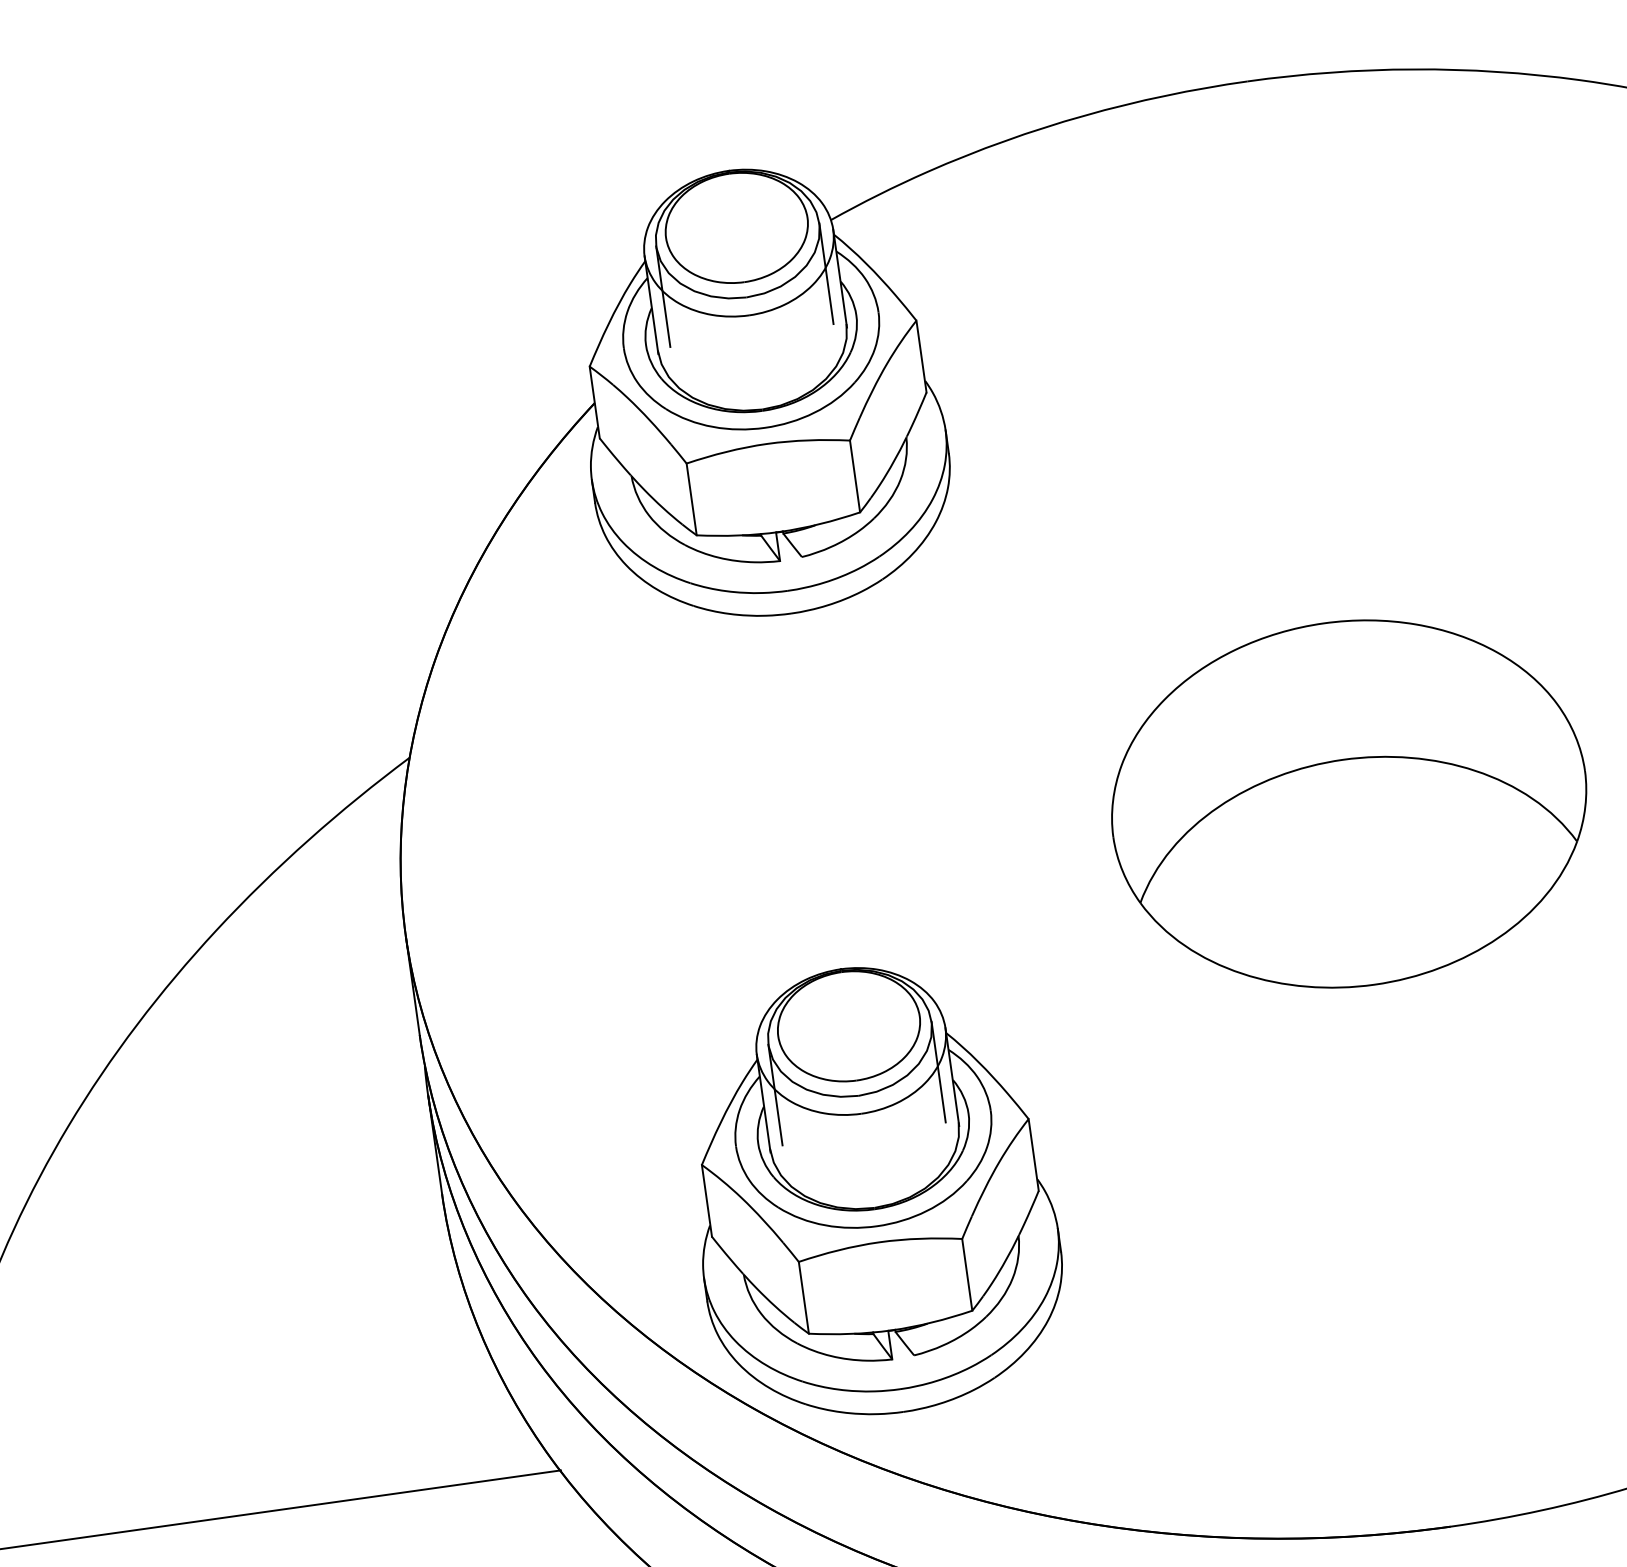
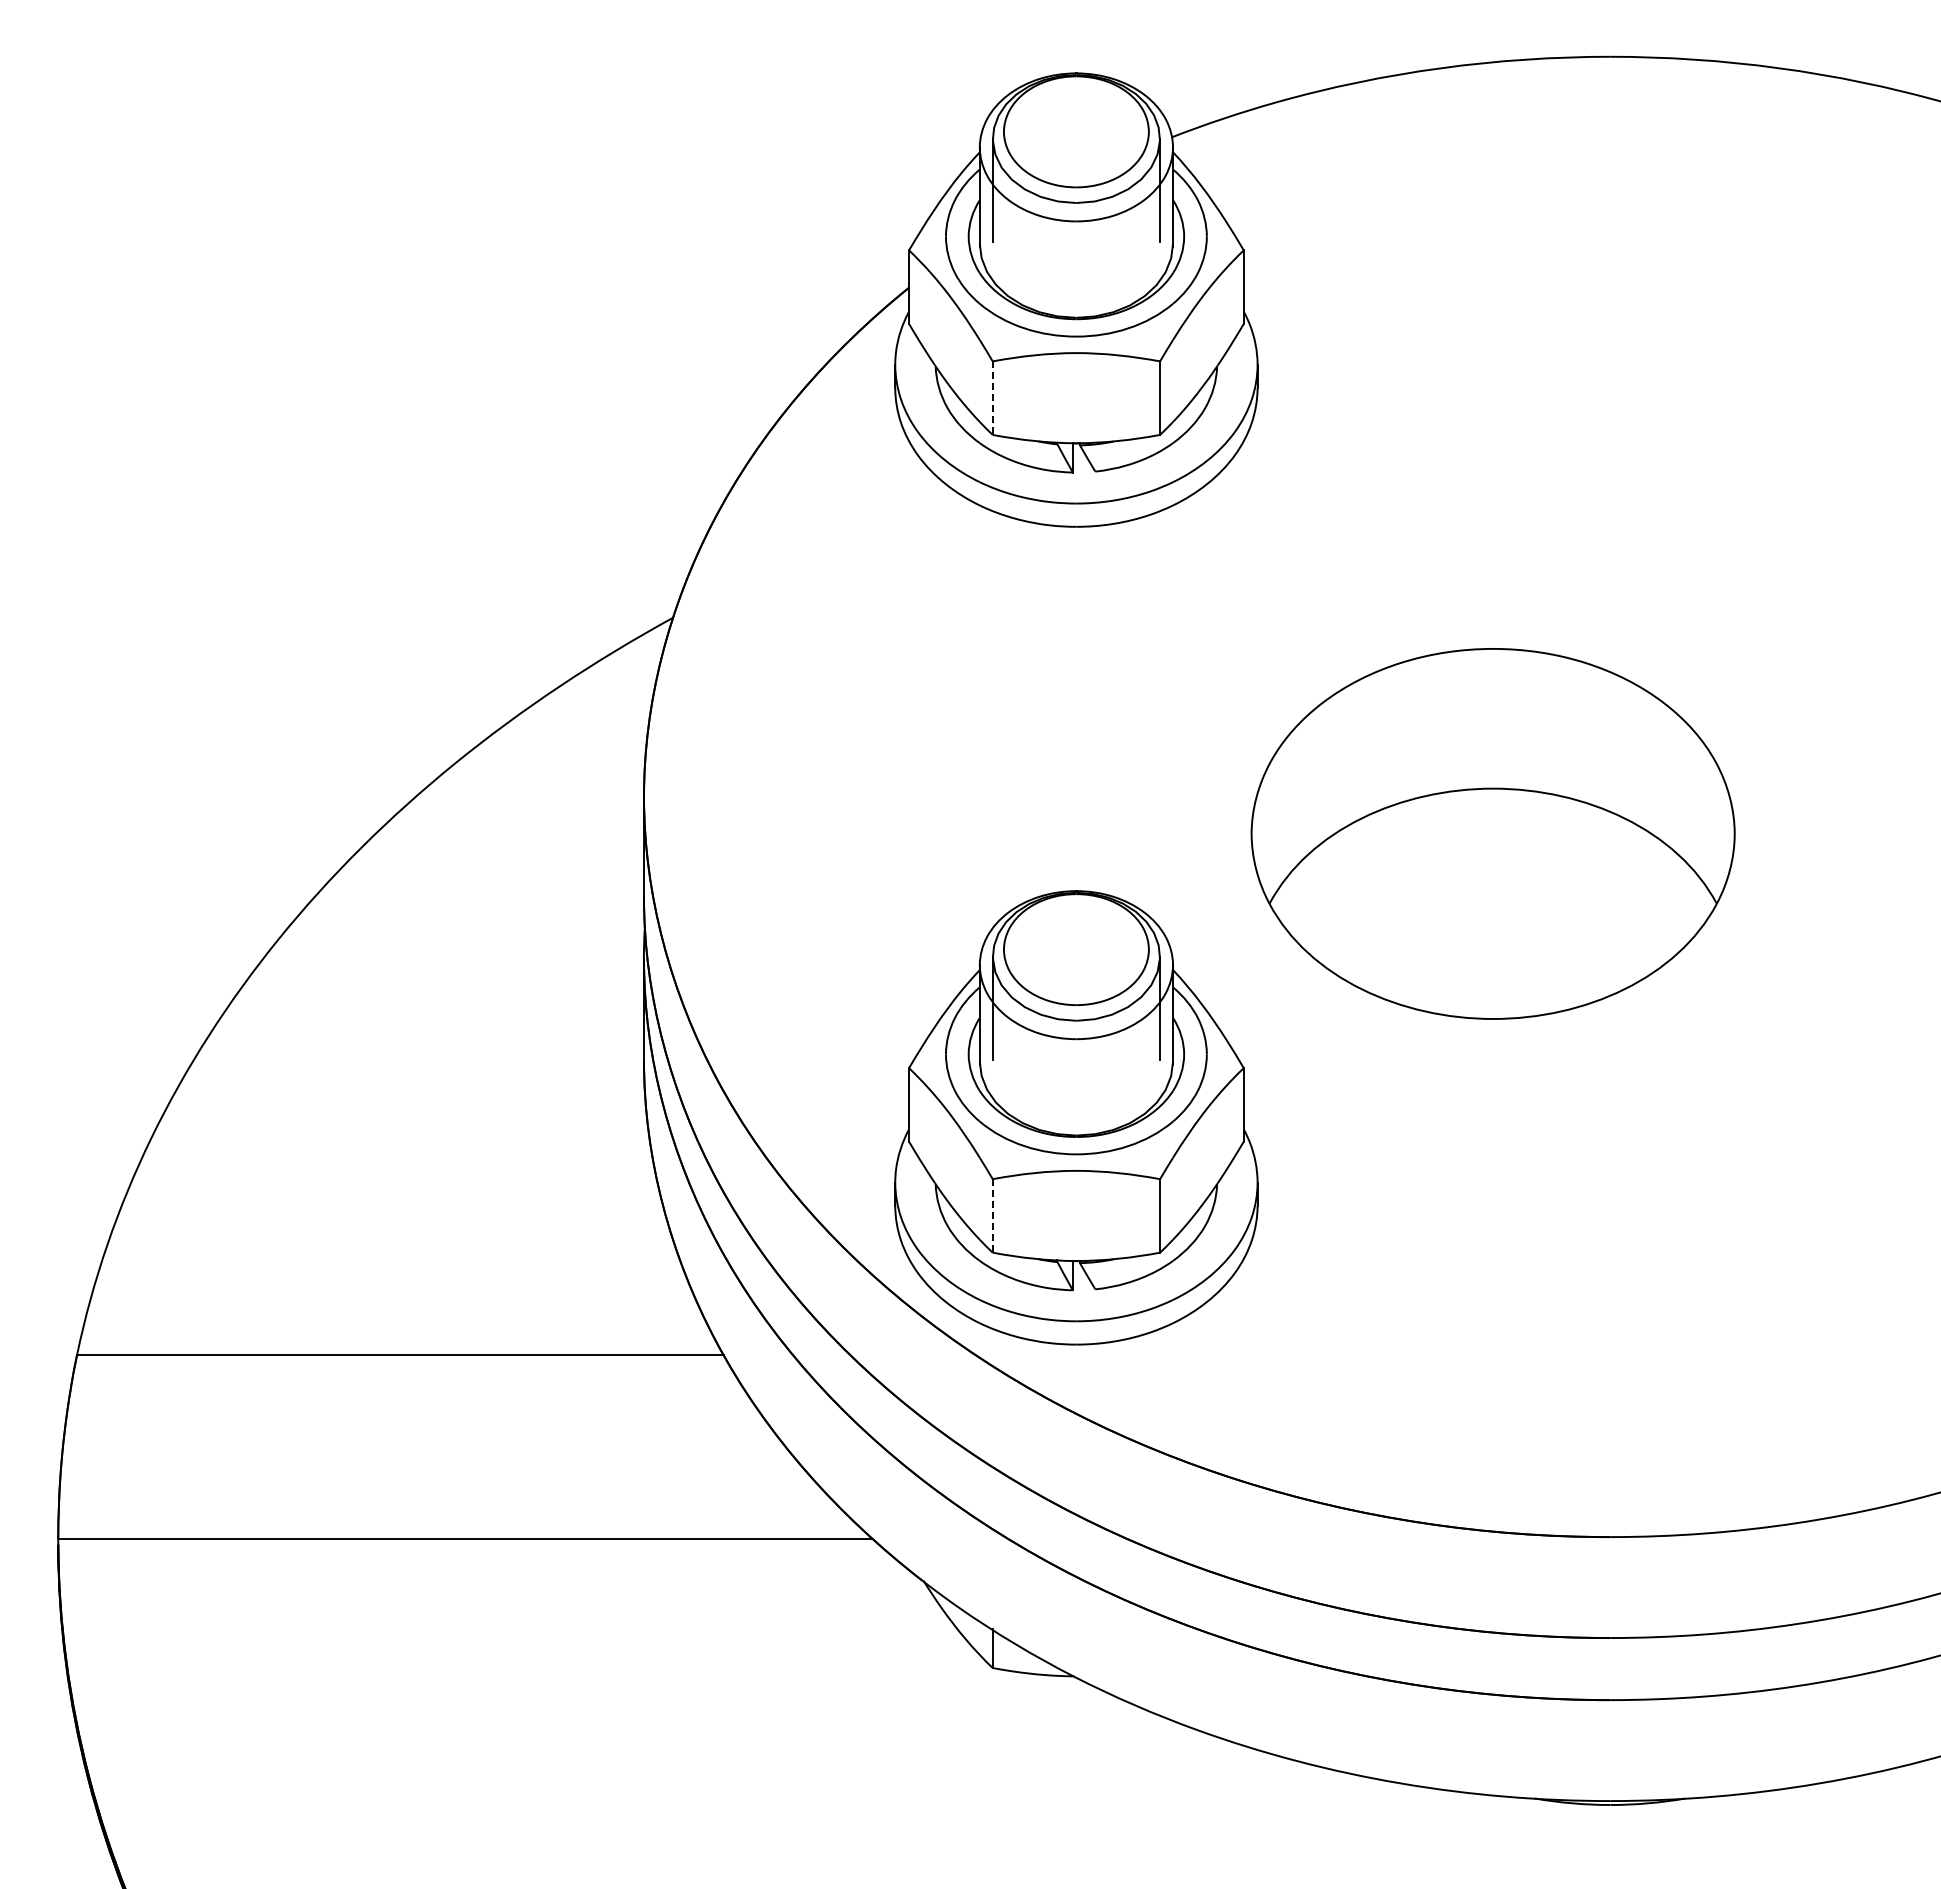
line: (691, 499) -> (992, 398), solid -> dashed
part: (1348, 803) -> (1492, 833), moved
line: (803, 1297) -> (992, 1215), solid -> dashed

